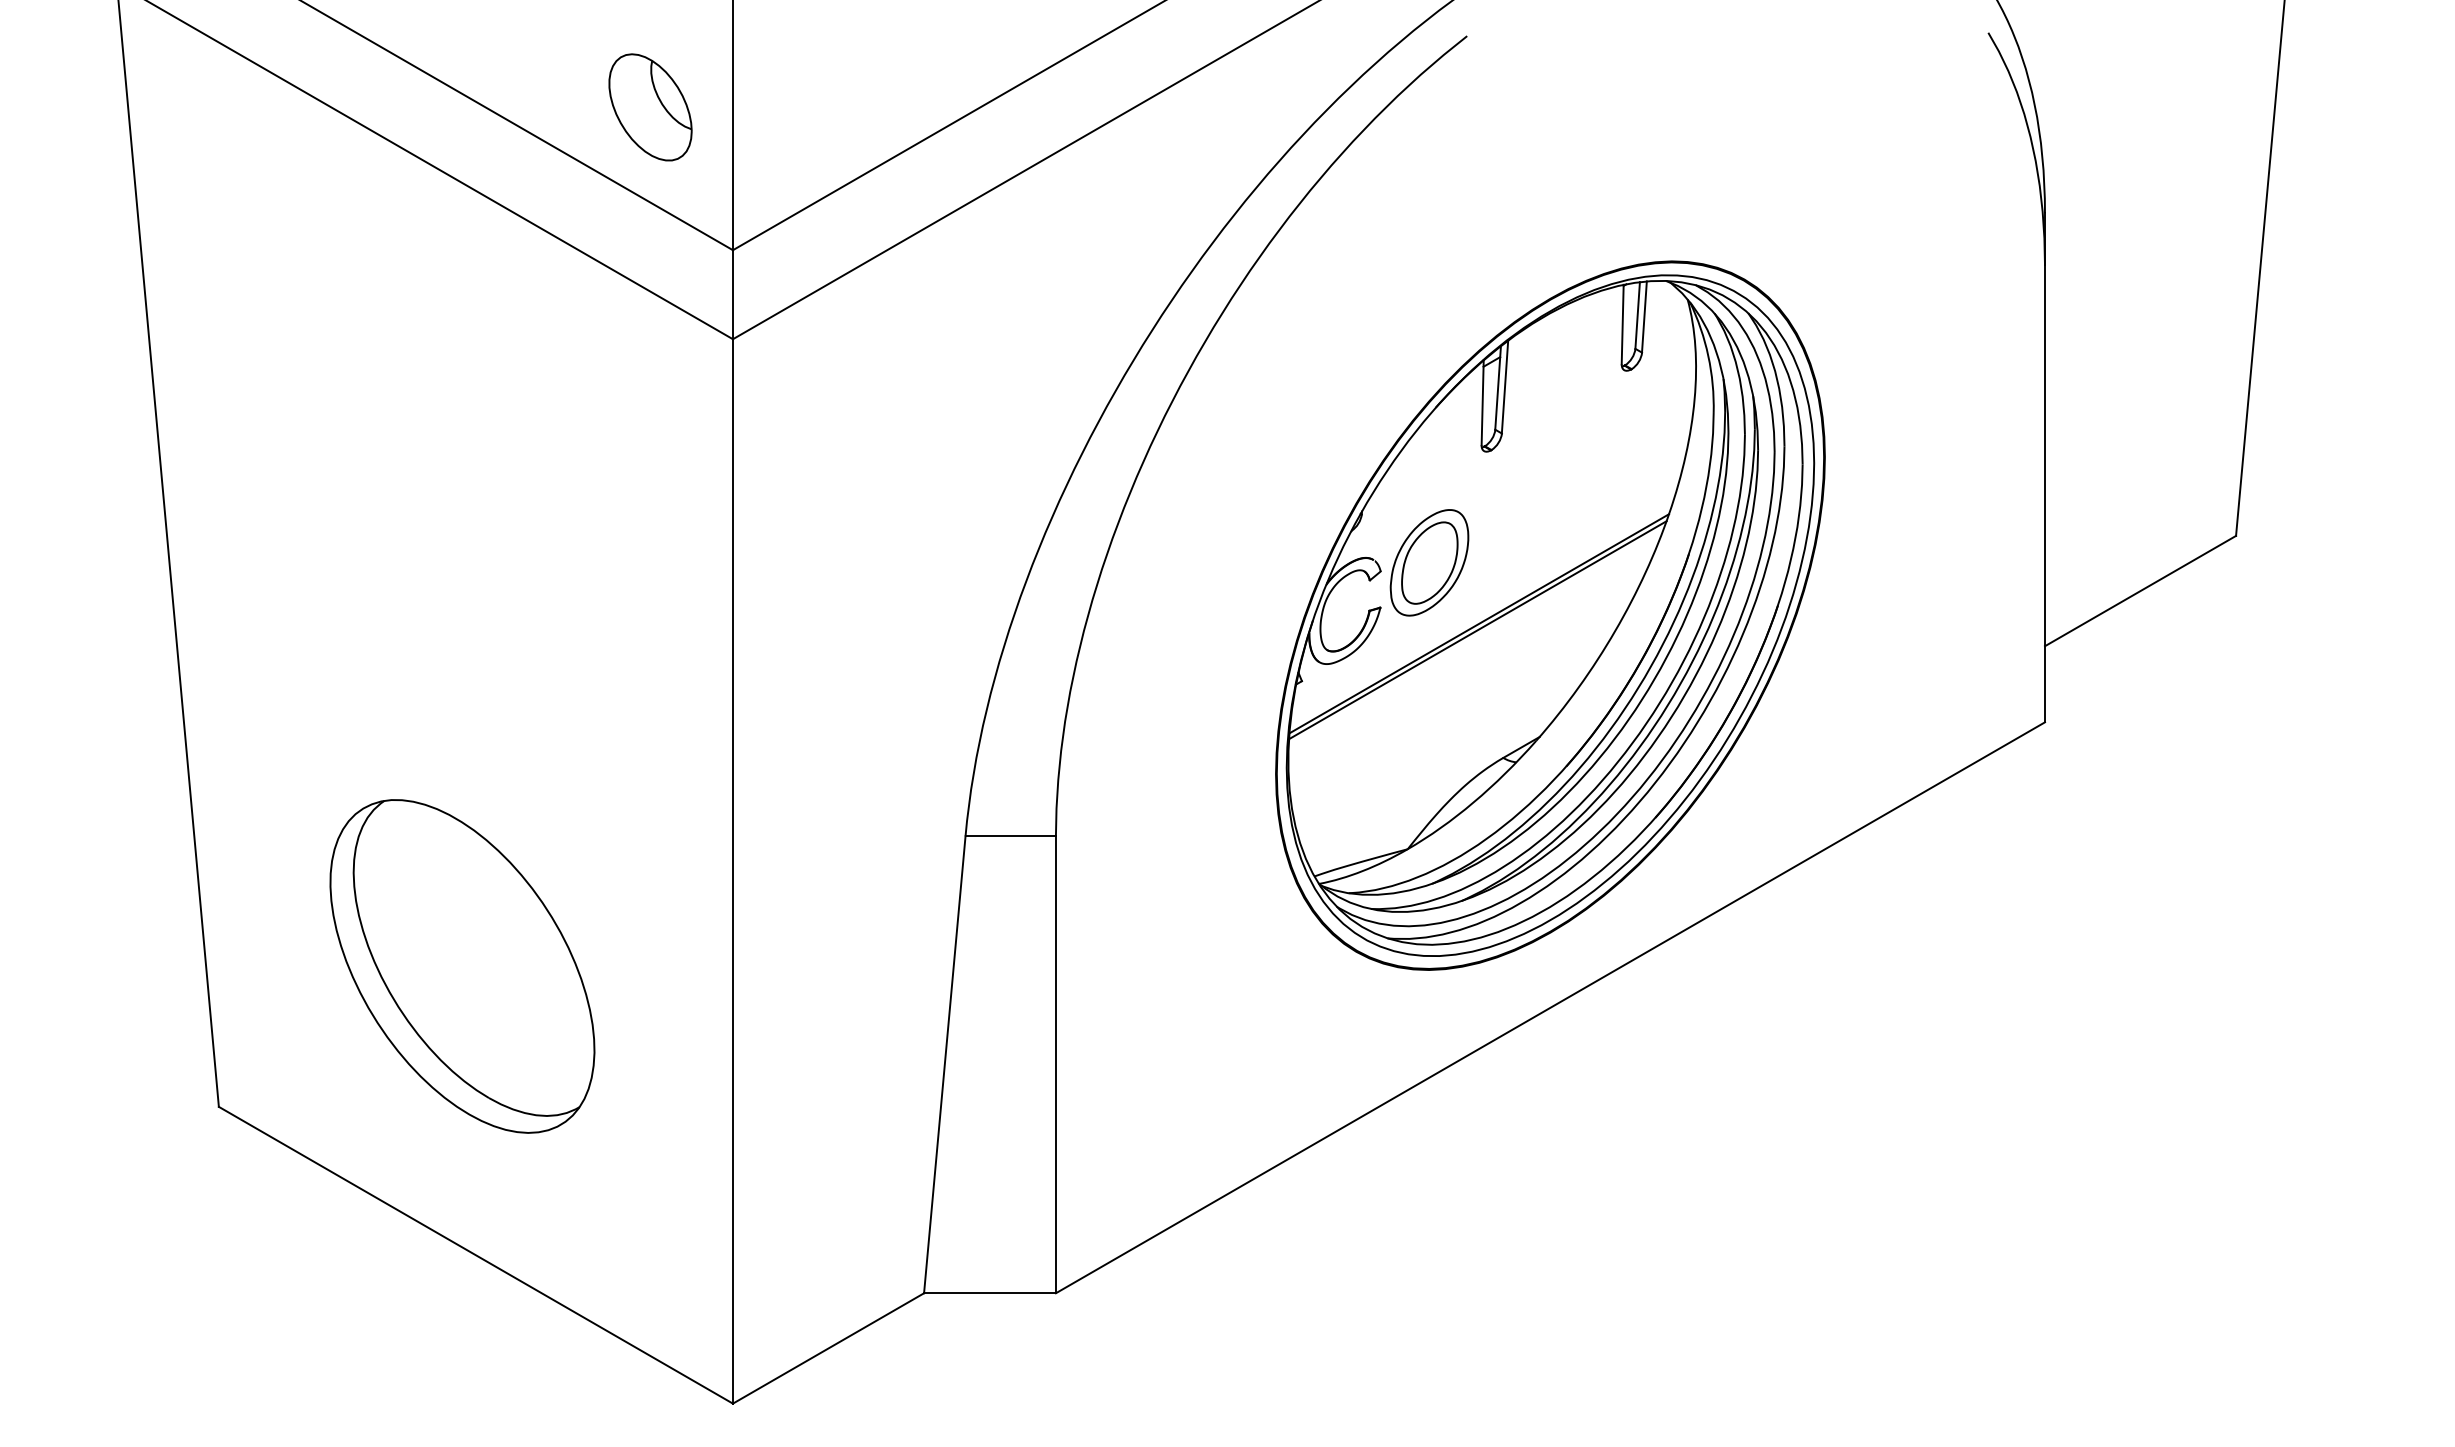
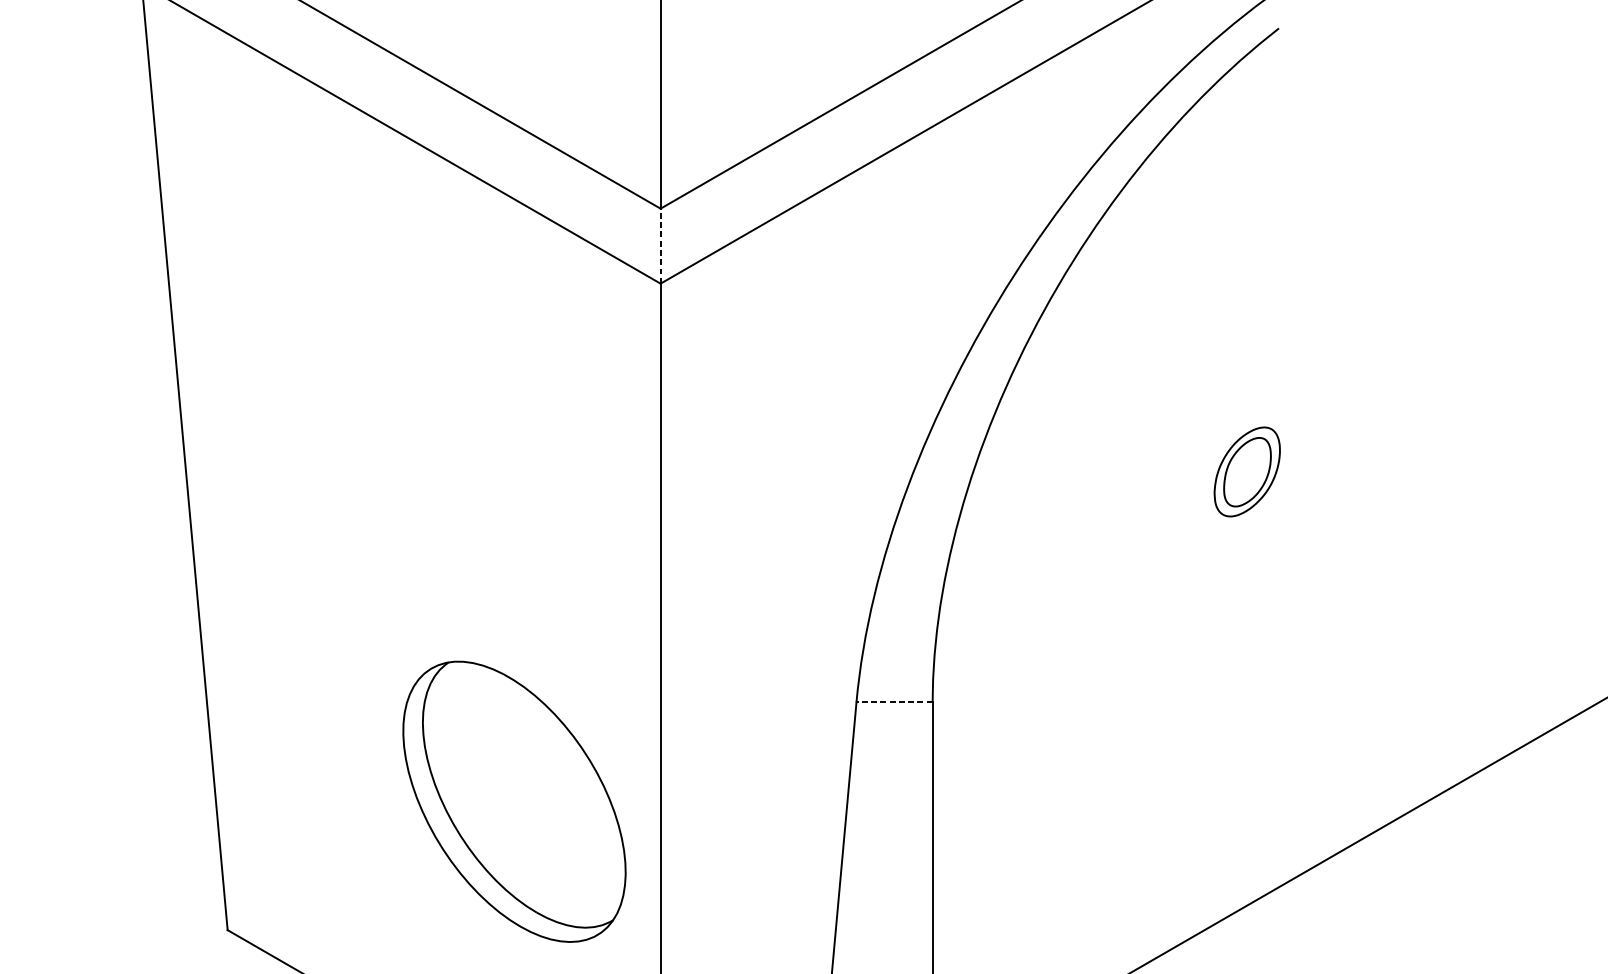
part: (650, 107) -> (591, 88), removed
line: (732, 294) -> (660, 245), solid -> dashed
part: (1550, 615) -> (1349, 516), removed
line: (1010, 836) -> (894, 702), solid -> dashed
part: (462, 966) -> (514, 801), moved

